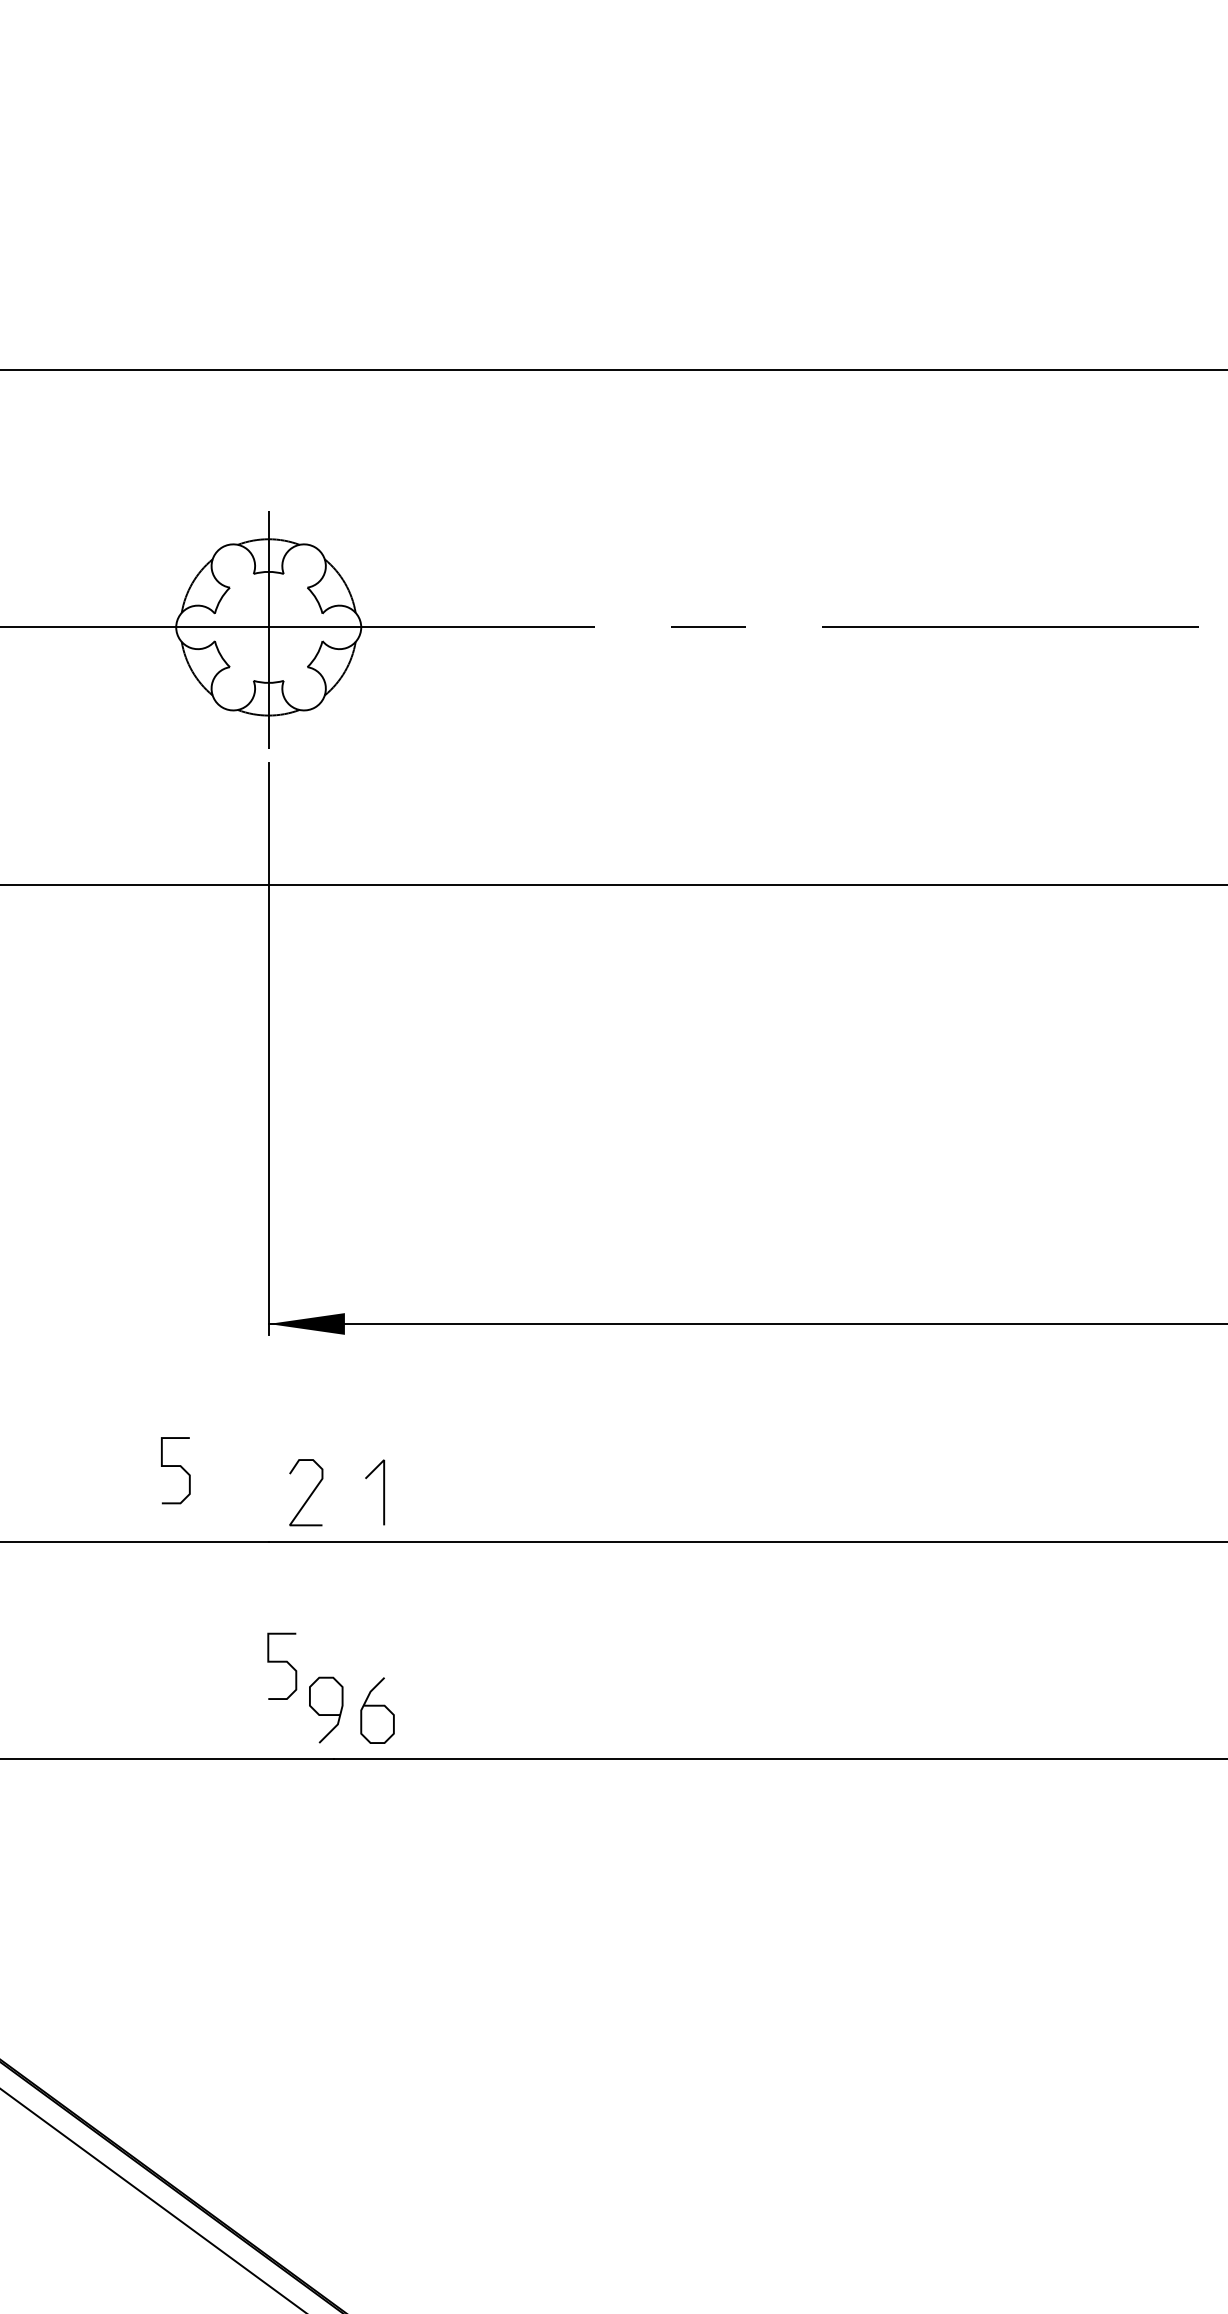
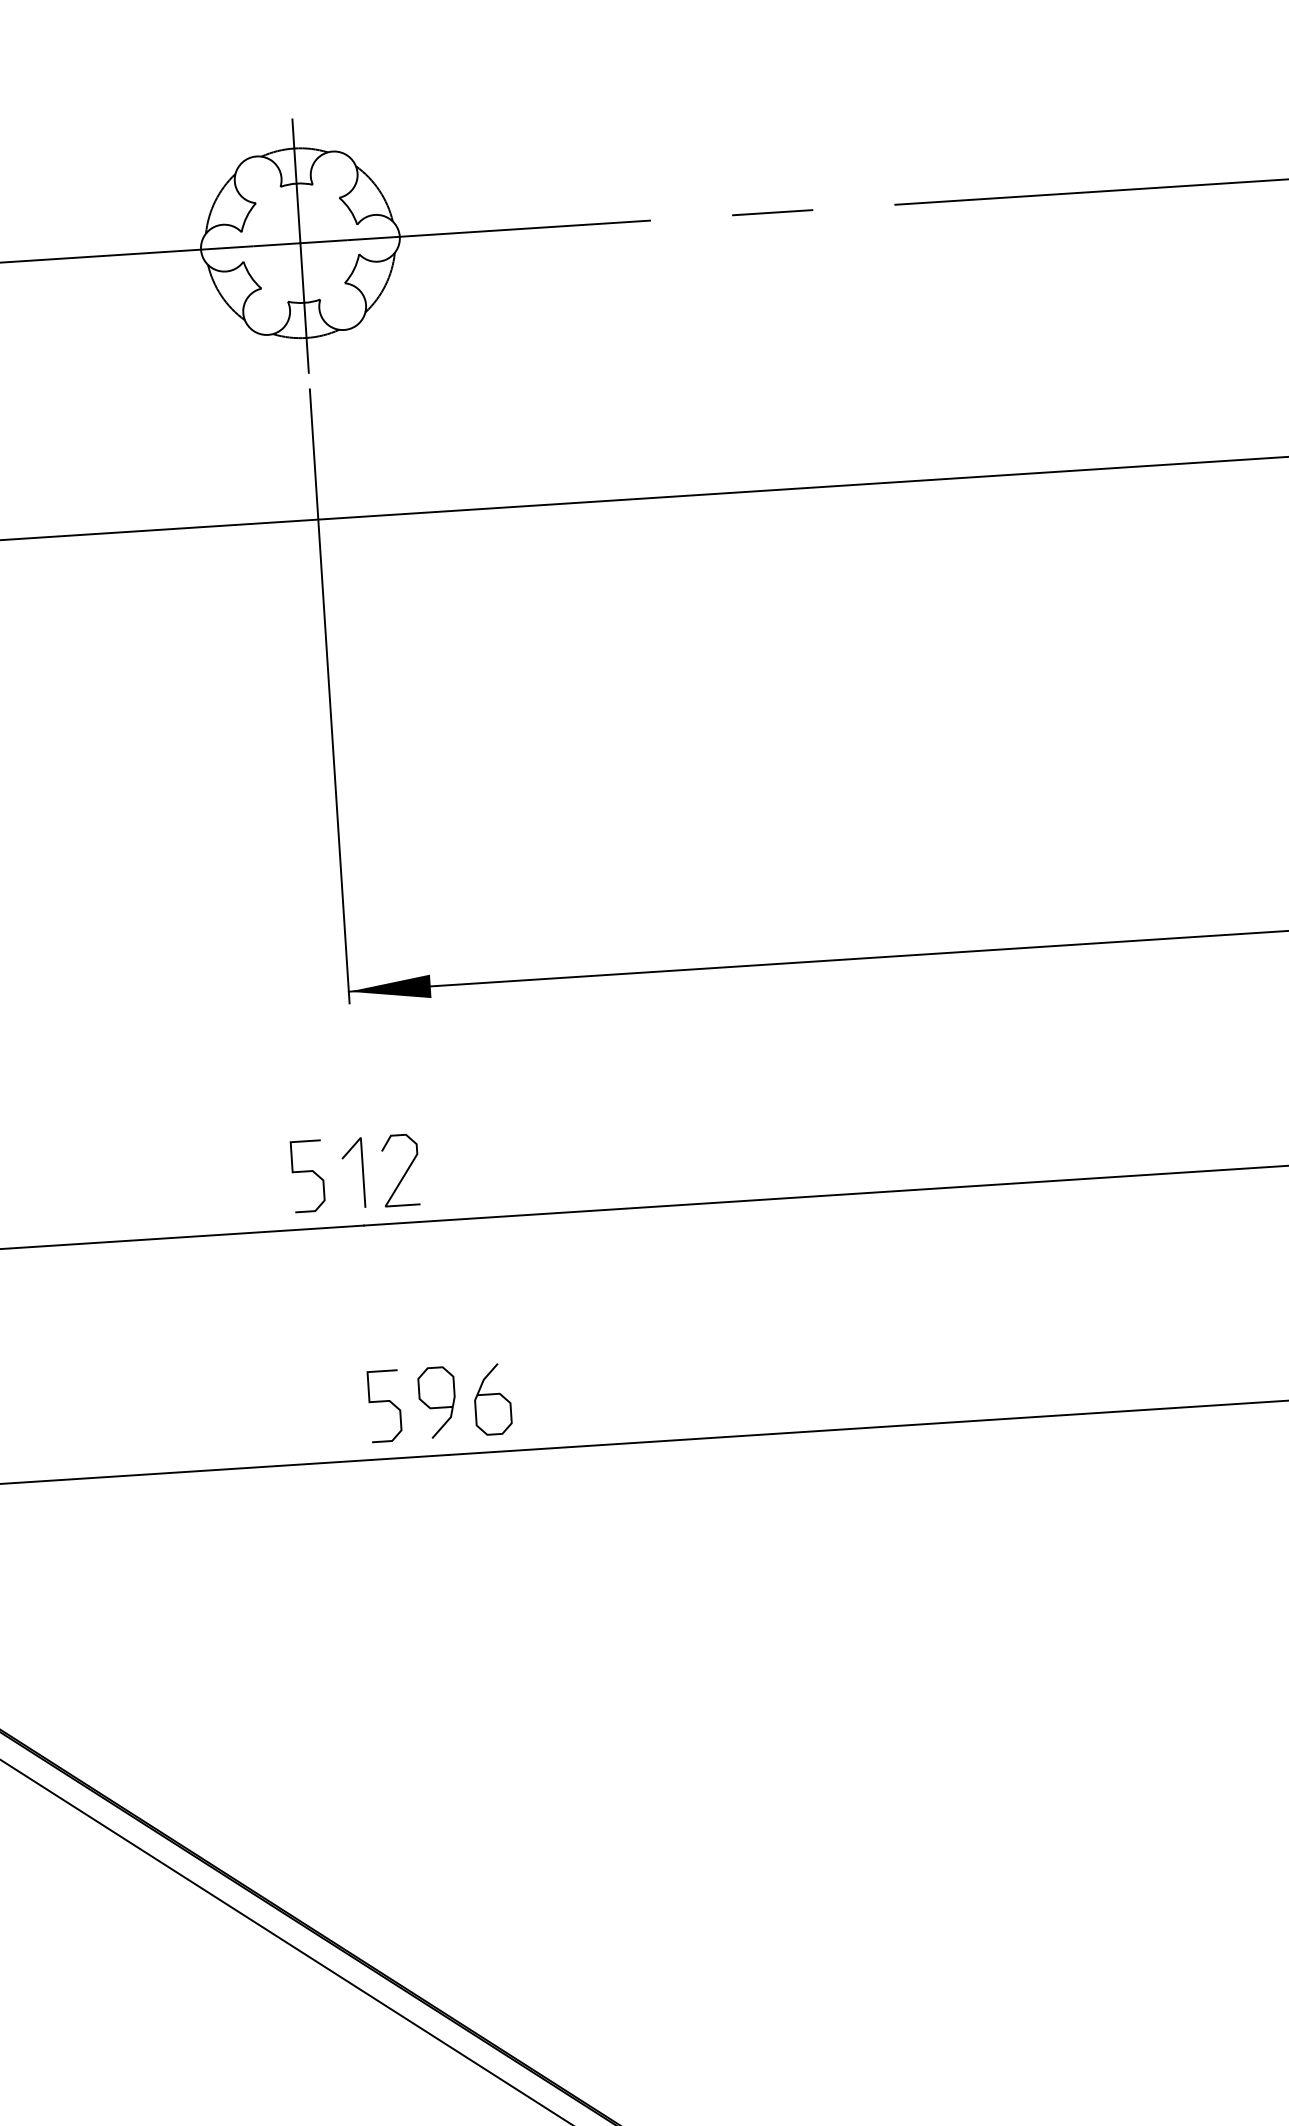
curve: (175, 1466) -> (307, 1171), moved
line: (383, 1492) -> (362, 1172), moved
curve: (282, 1662) -> (384, 1402), moved

